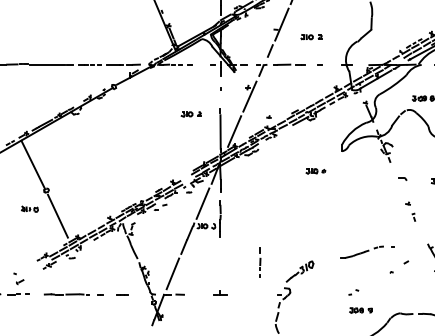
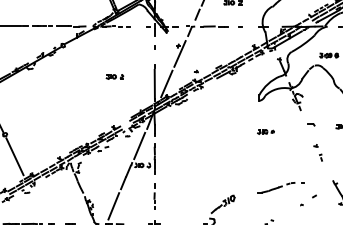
part: (190, 114) -> (114, 77), moved
part: (315, 171) -> (265, 132), moved
part: (260, 262) -> (154, 196), moved

